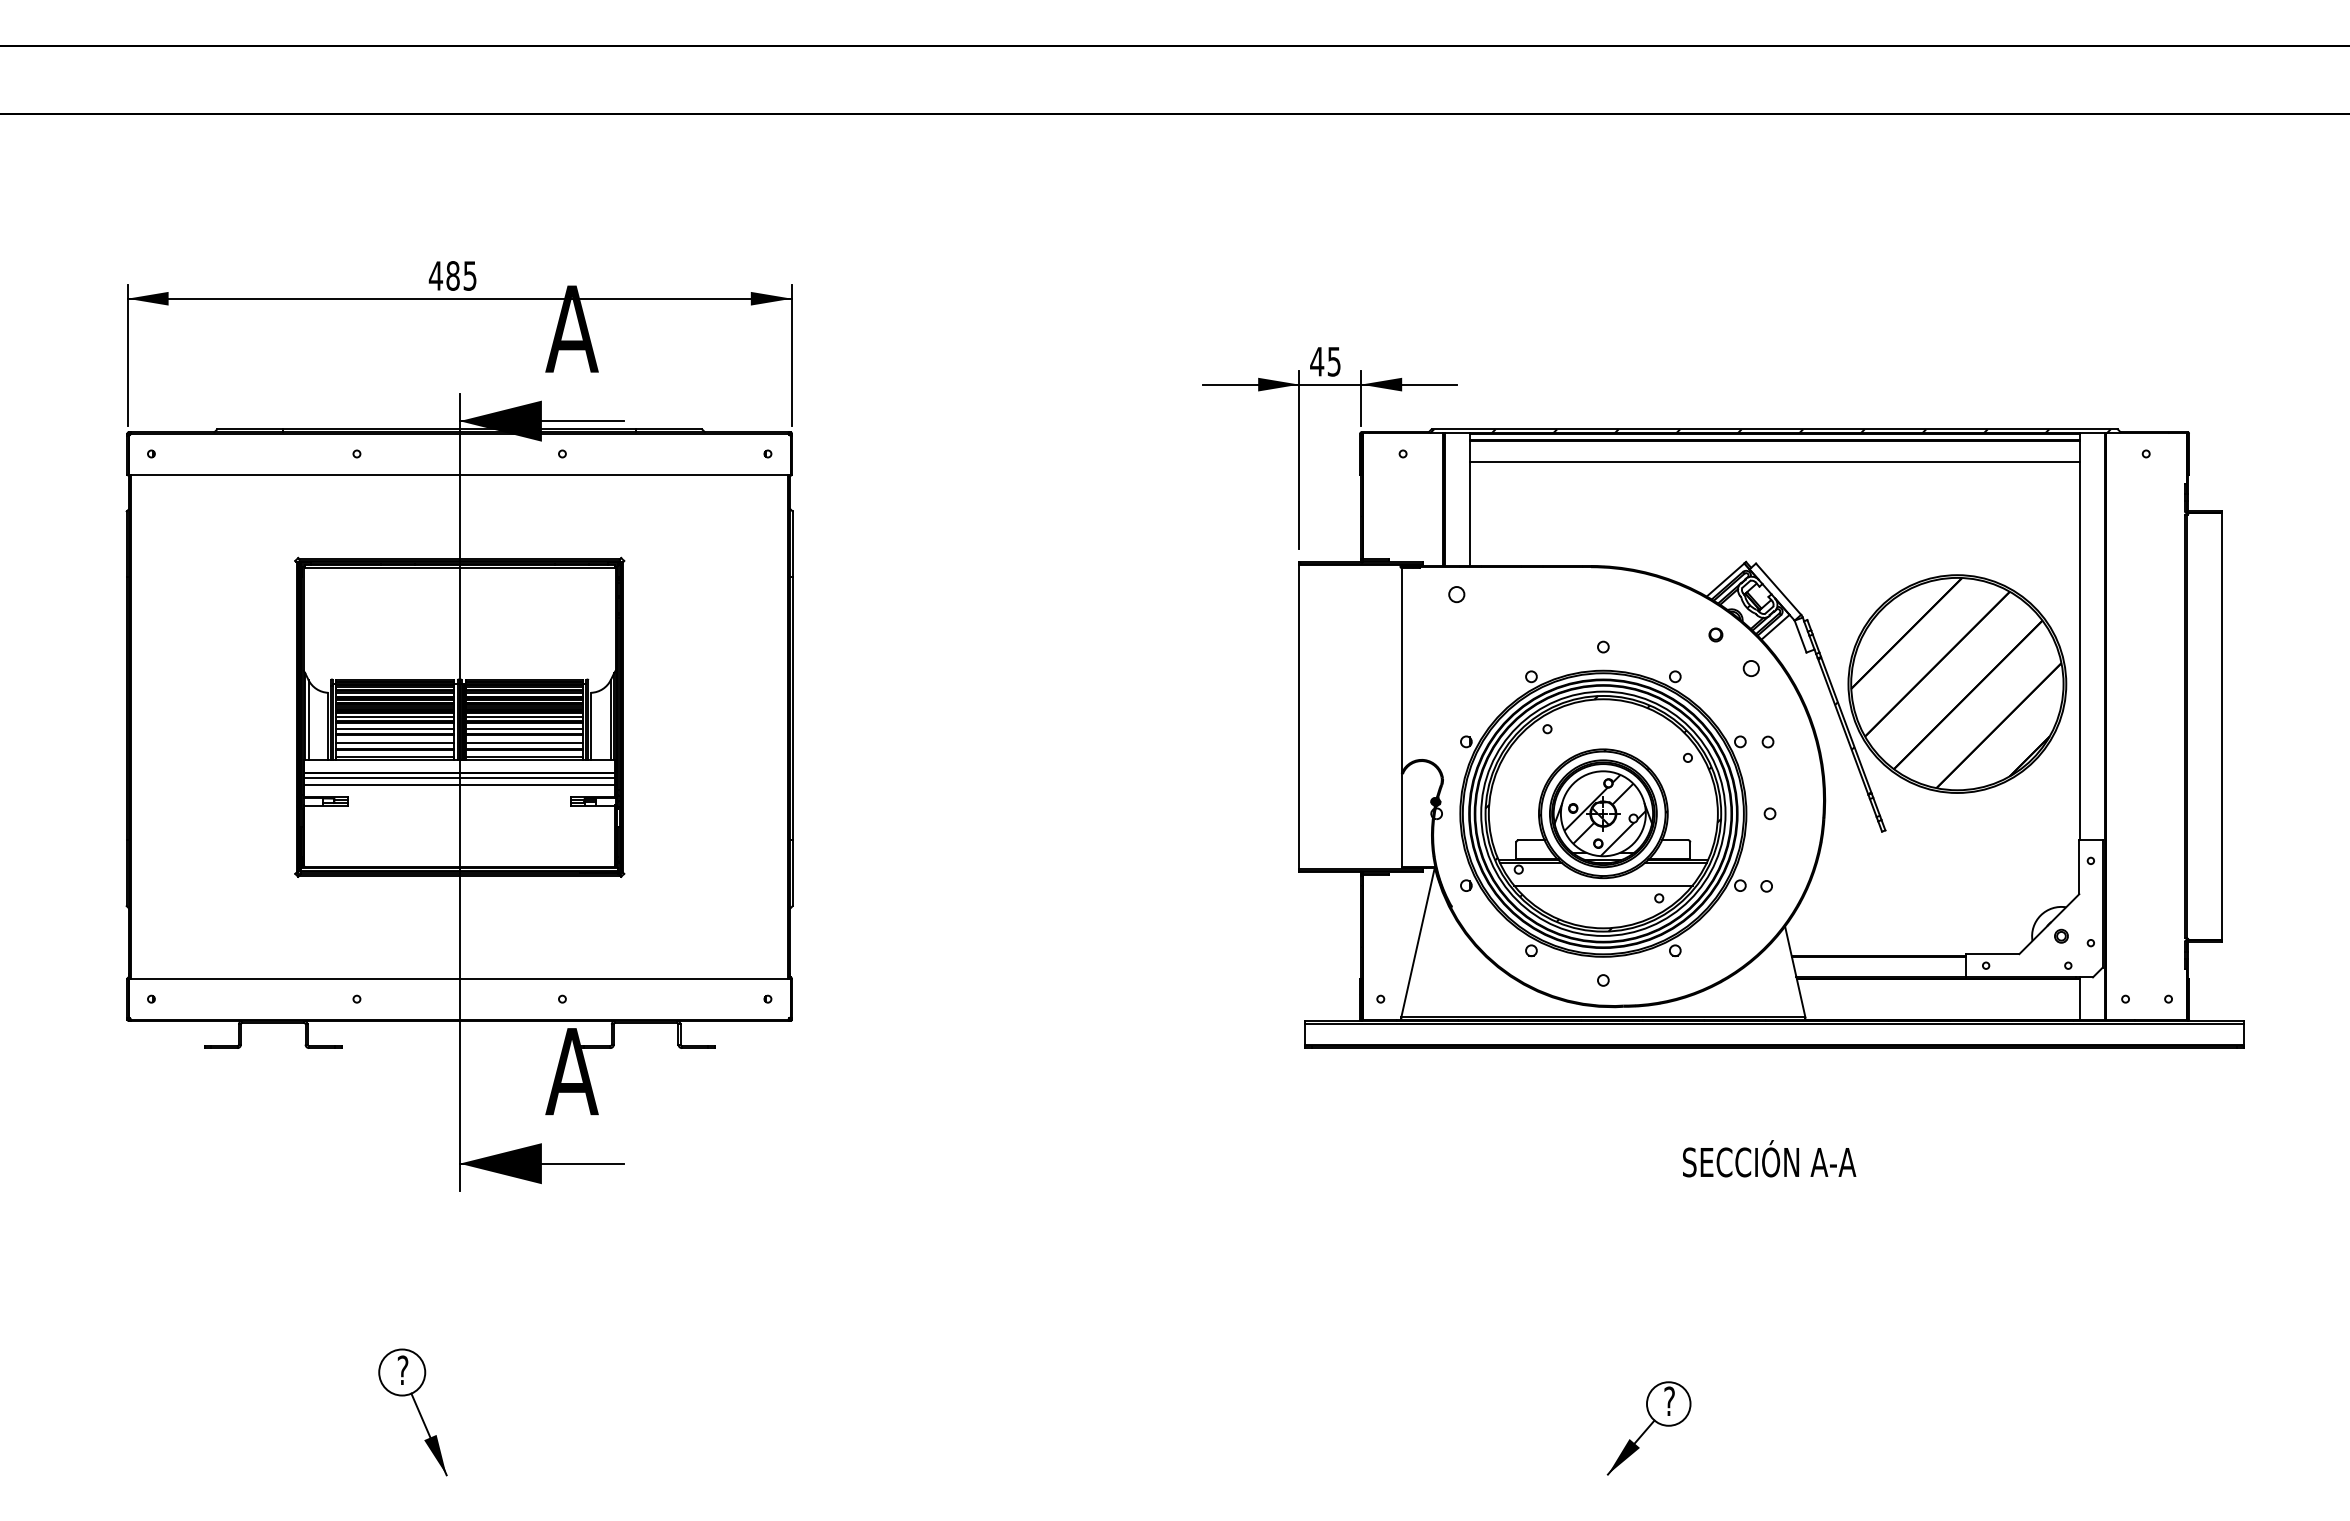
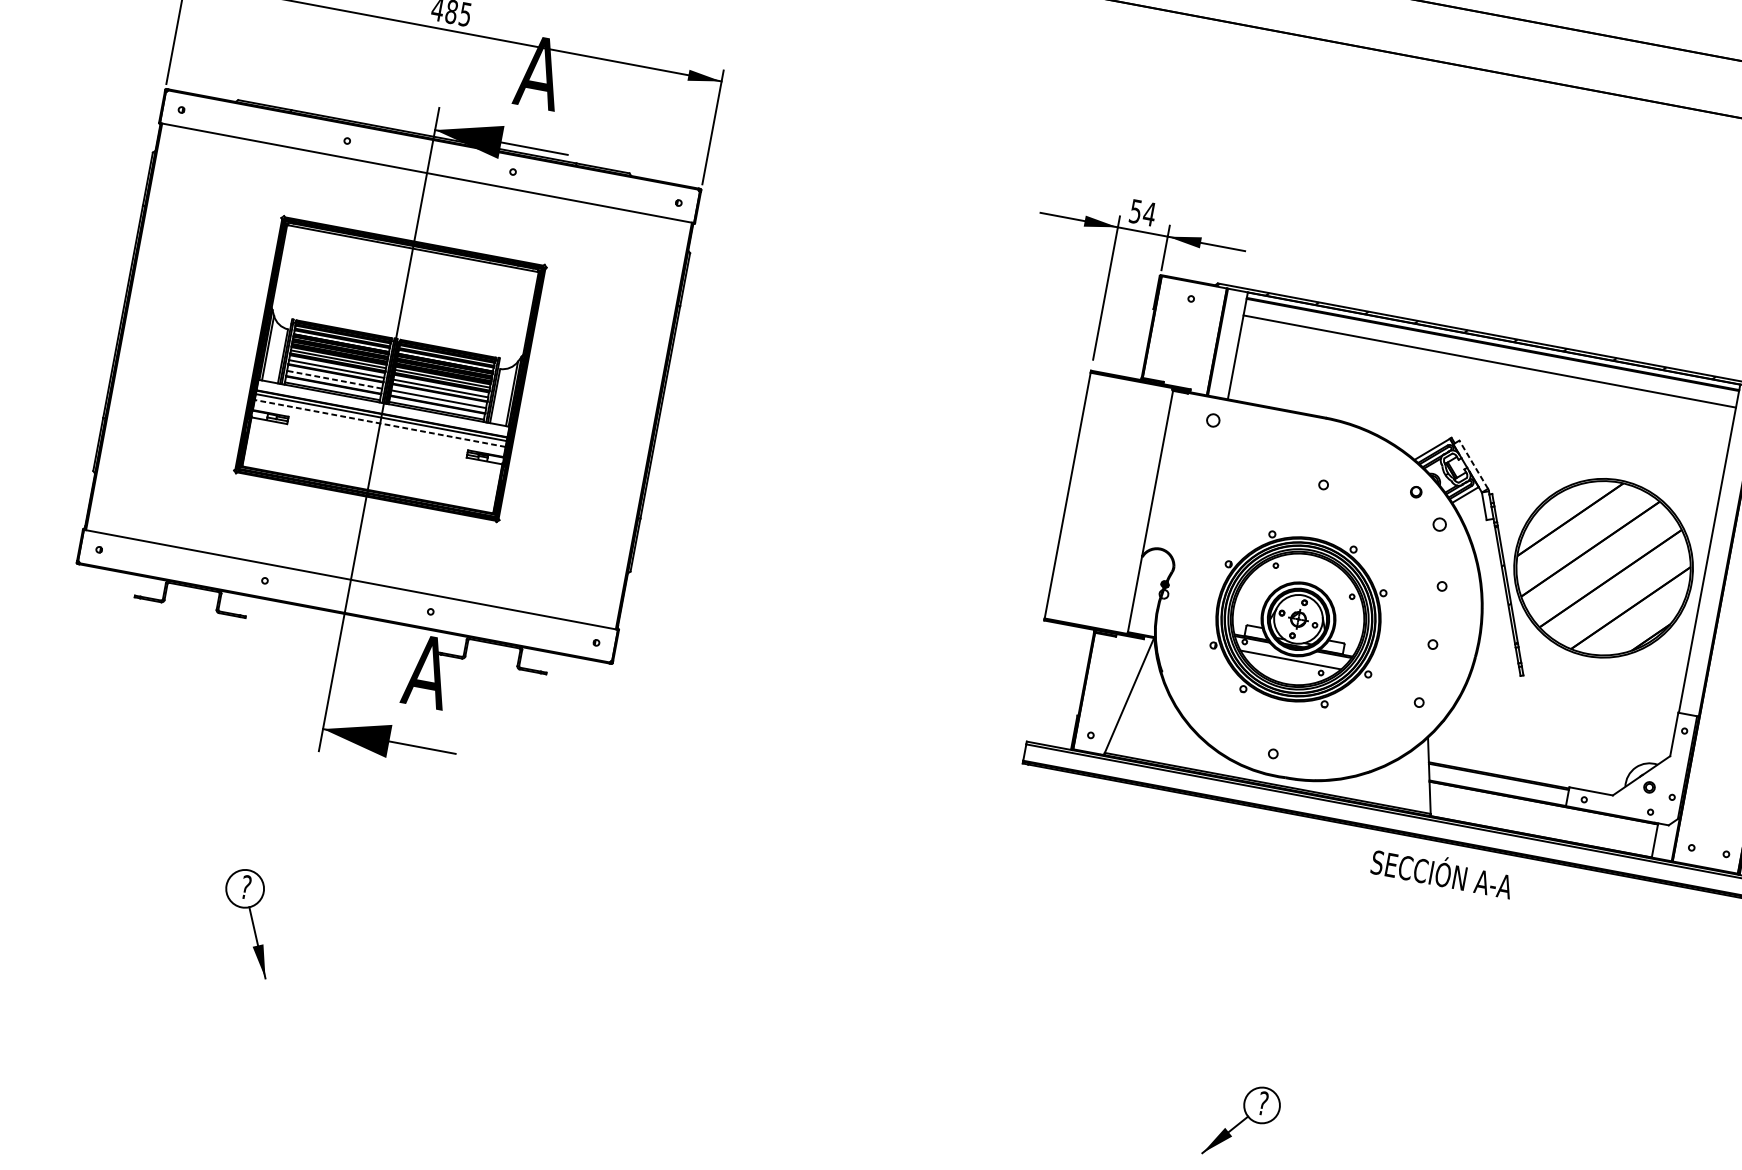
text: (1325, 361) -> (1142, 212), 45 -> 54
line: (1778, 588) -> (1473, 464), solid -> dashed
line: (395, 742) -> (334, 379), solid -> dashed
line: (459, 784) -> (380, 423), solid -> dashed
part: (1603, 813) -> (1298, 619), size x0.7
text: (1769, 1158) -> (1442, 871), moved

